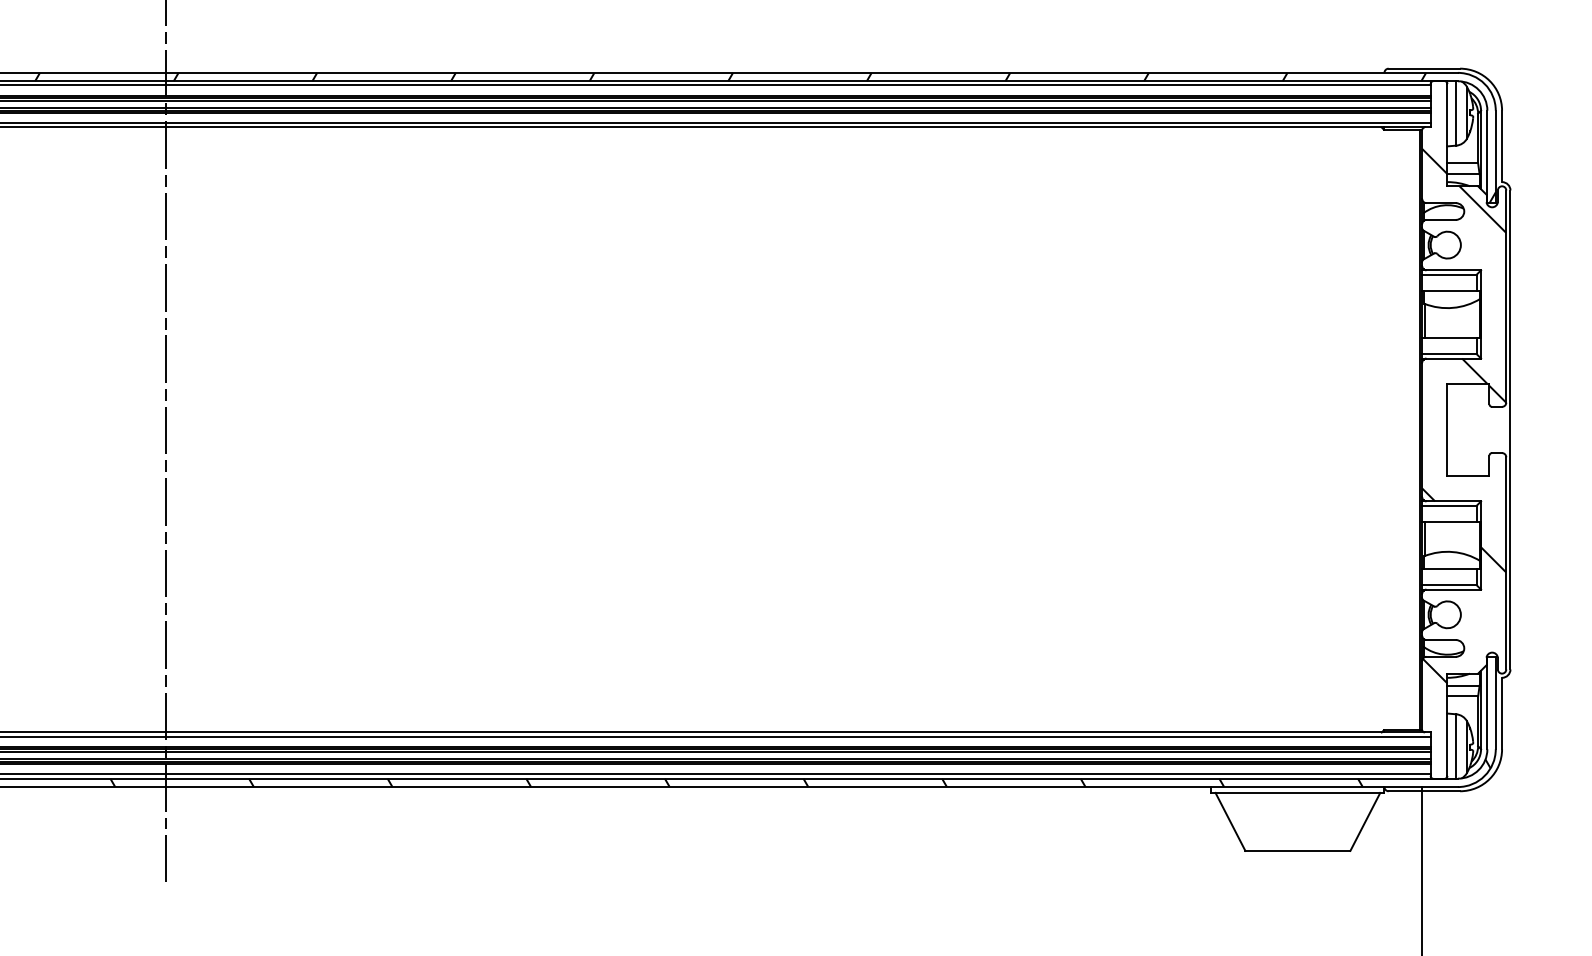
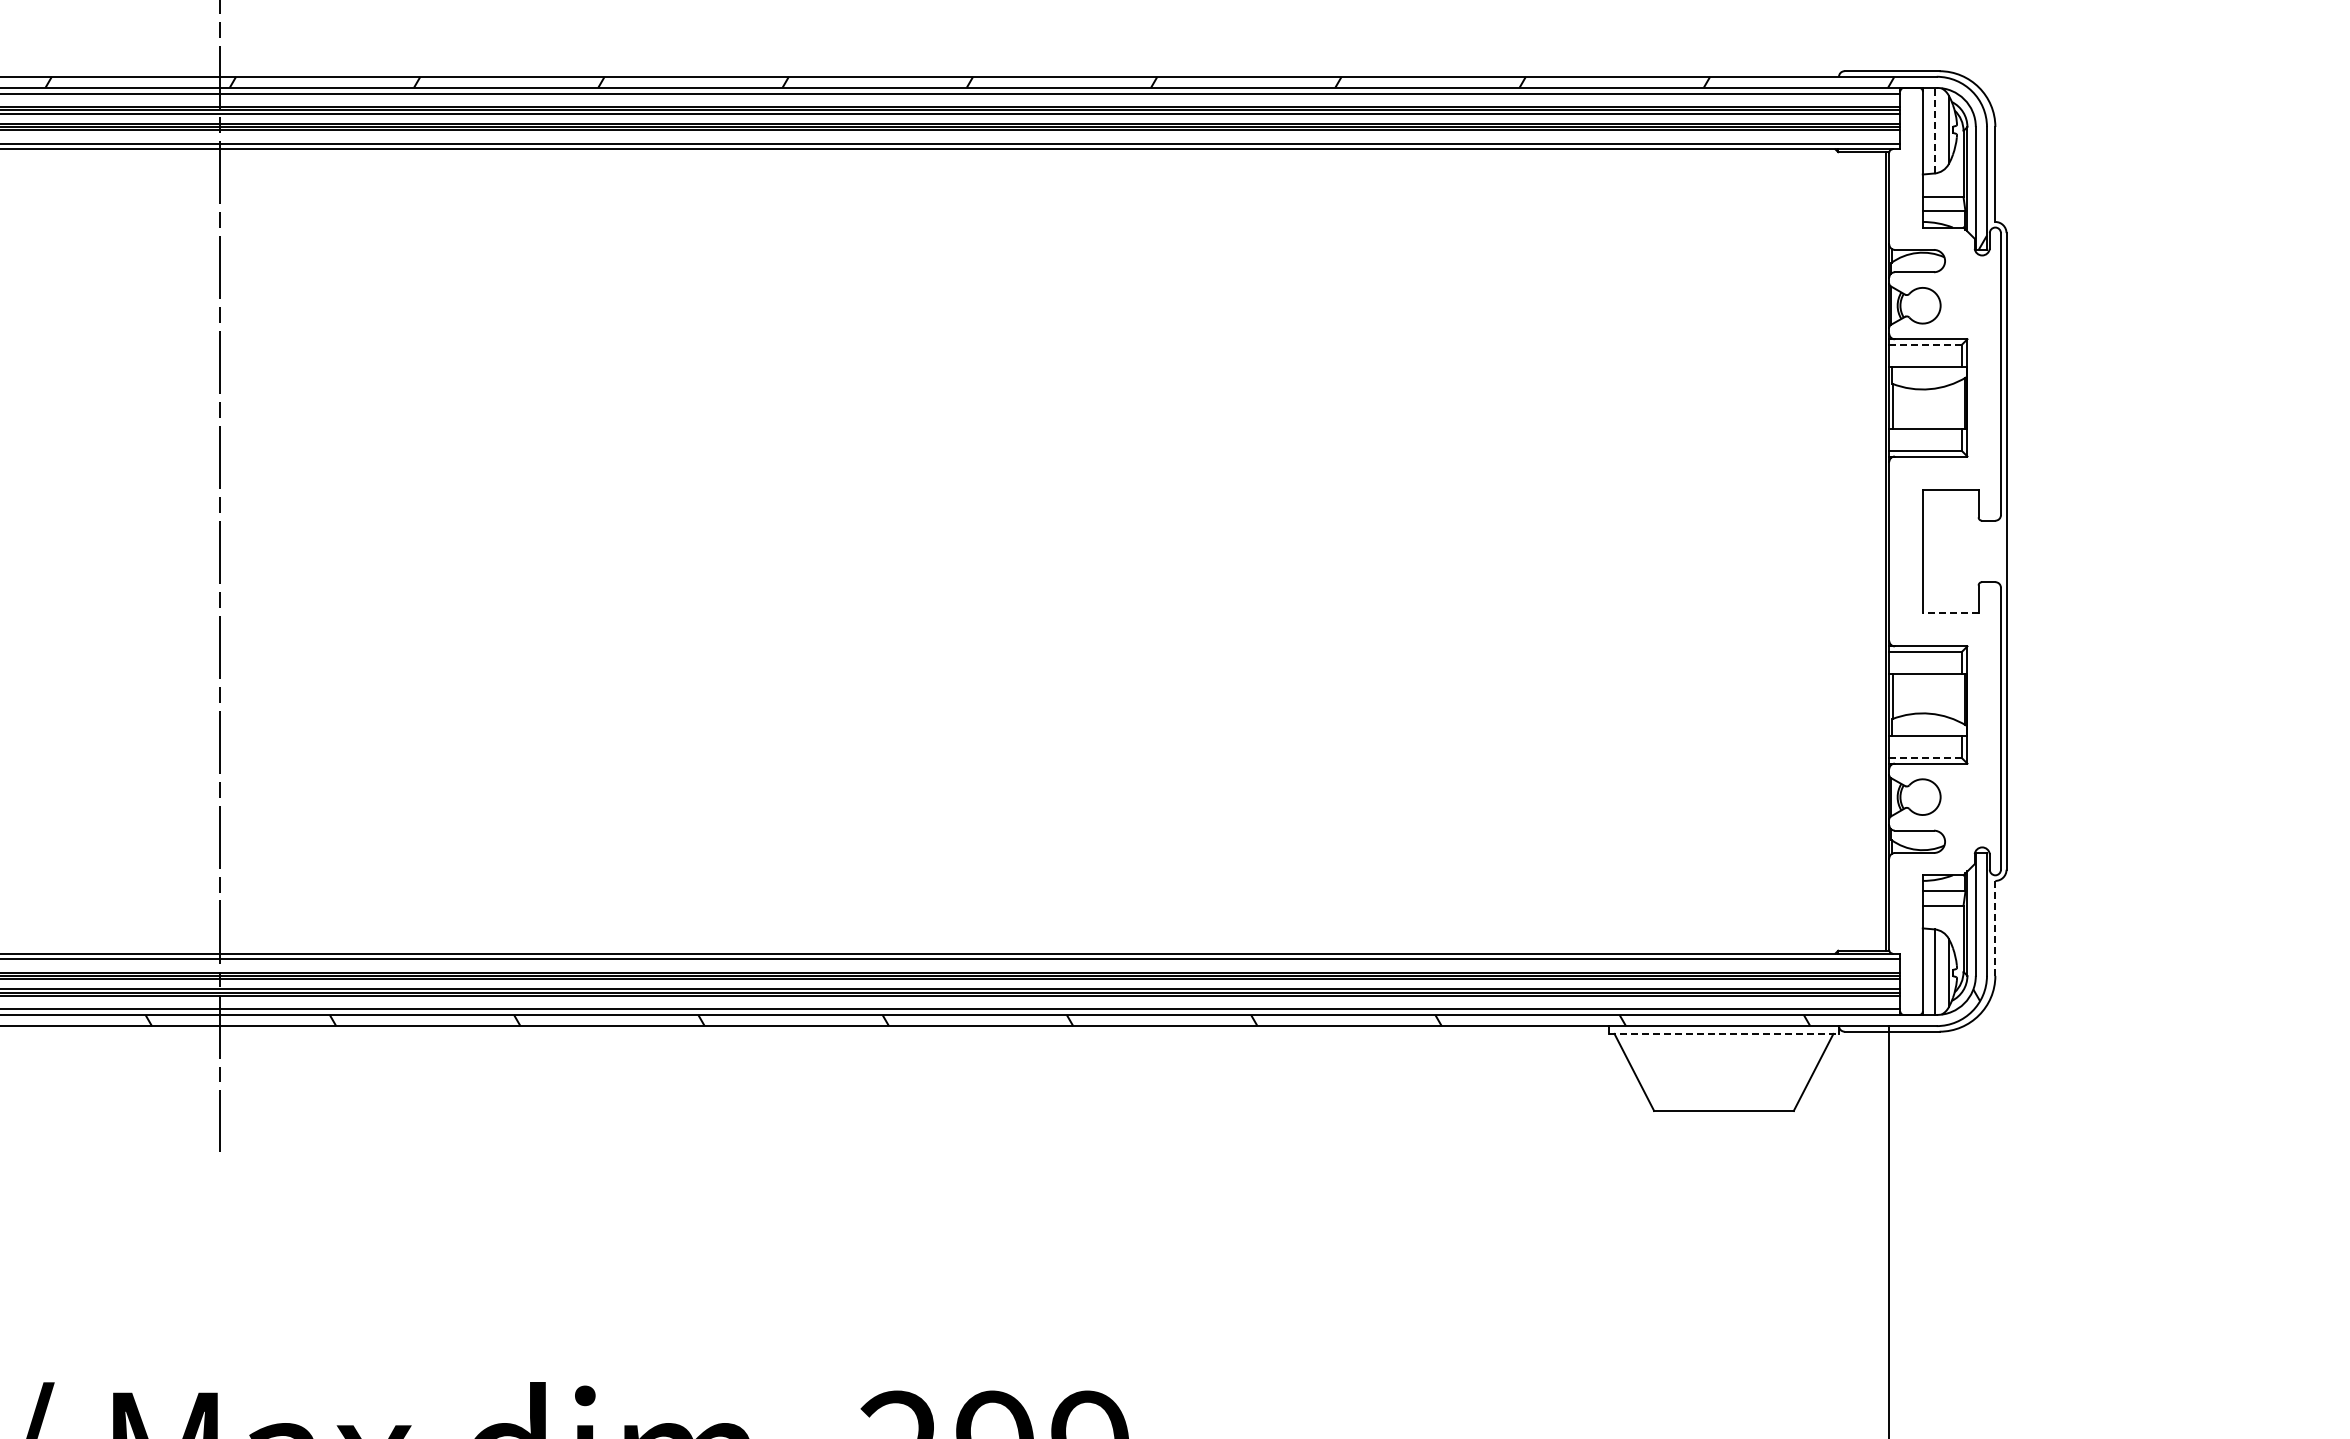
line: (1456, 113) -> (1934, 130), solid -> dashed
line: (1450, 274) -> (1926, 344), solid -> dashed
hatch: (1463, 415) -> (1944, 532), removed
line: (1468, 475) -> (1950, 612), solid -> dashed
line: (1449, 585) -> (1925, 758), solid -> dashed
line: (1502, 712) -> (1995, 927), solid -> dashed
line: (1298, 792) -> (1724, 1033), solid -> dashed

